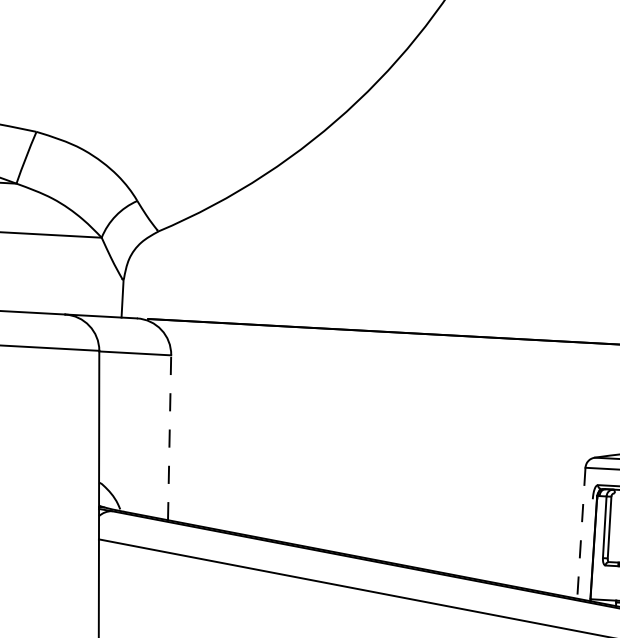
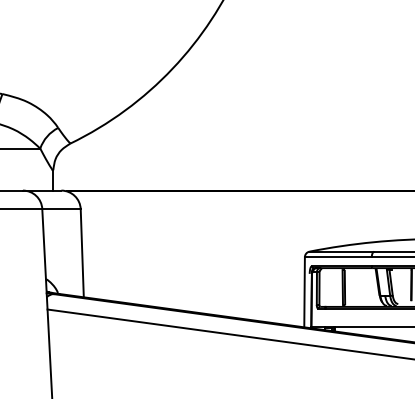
line: (170, 436) -> (82, 252), dashed -> solid
line: (581, 533) -> (304, 292), dashed -> solid

